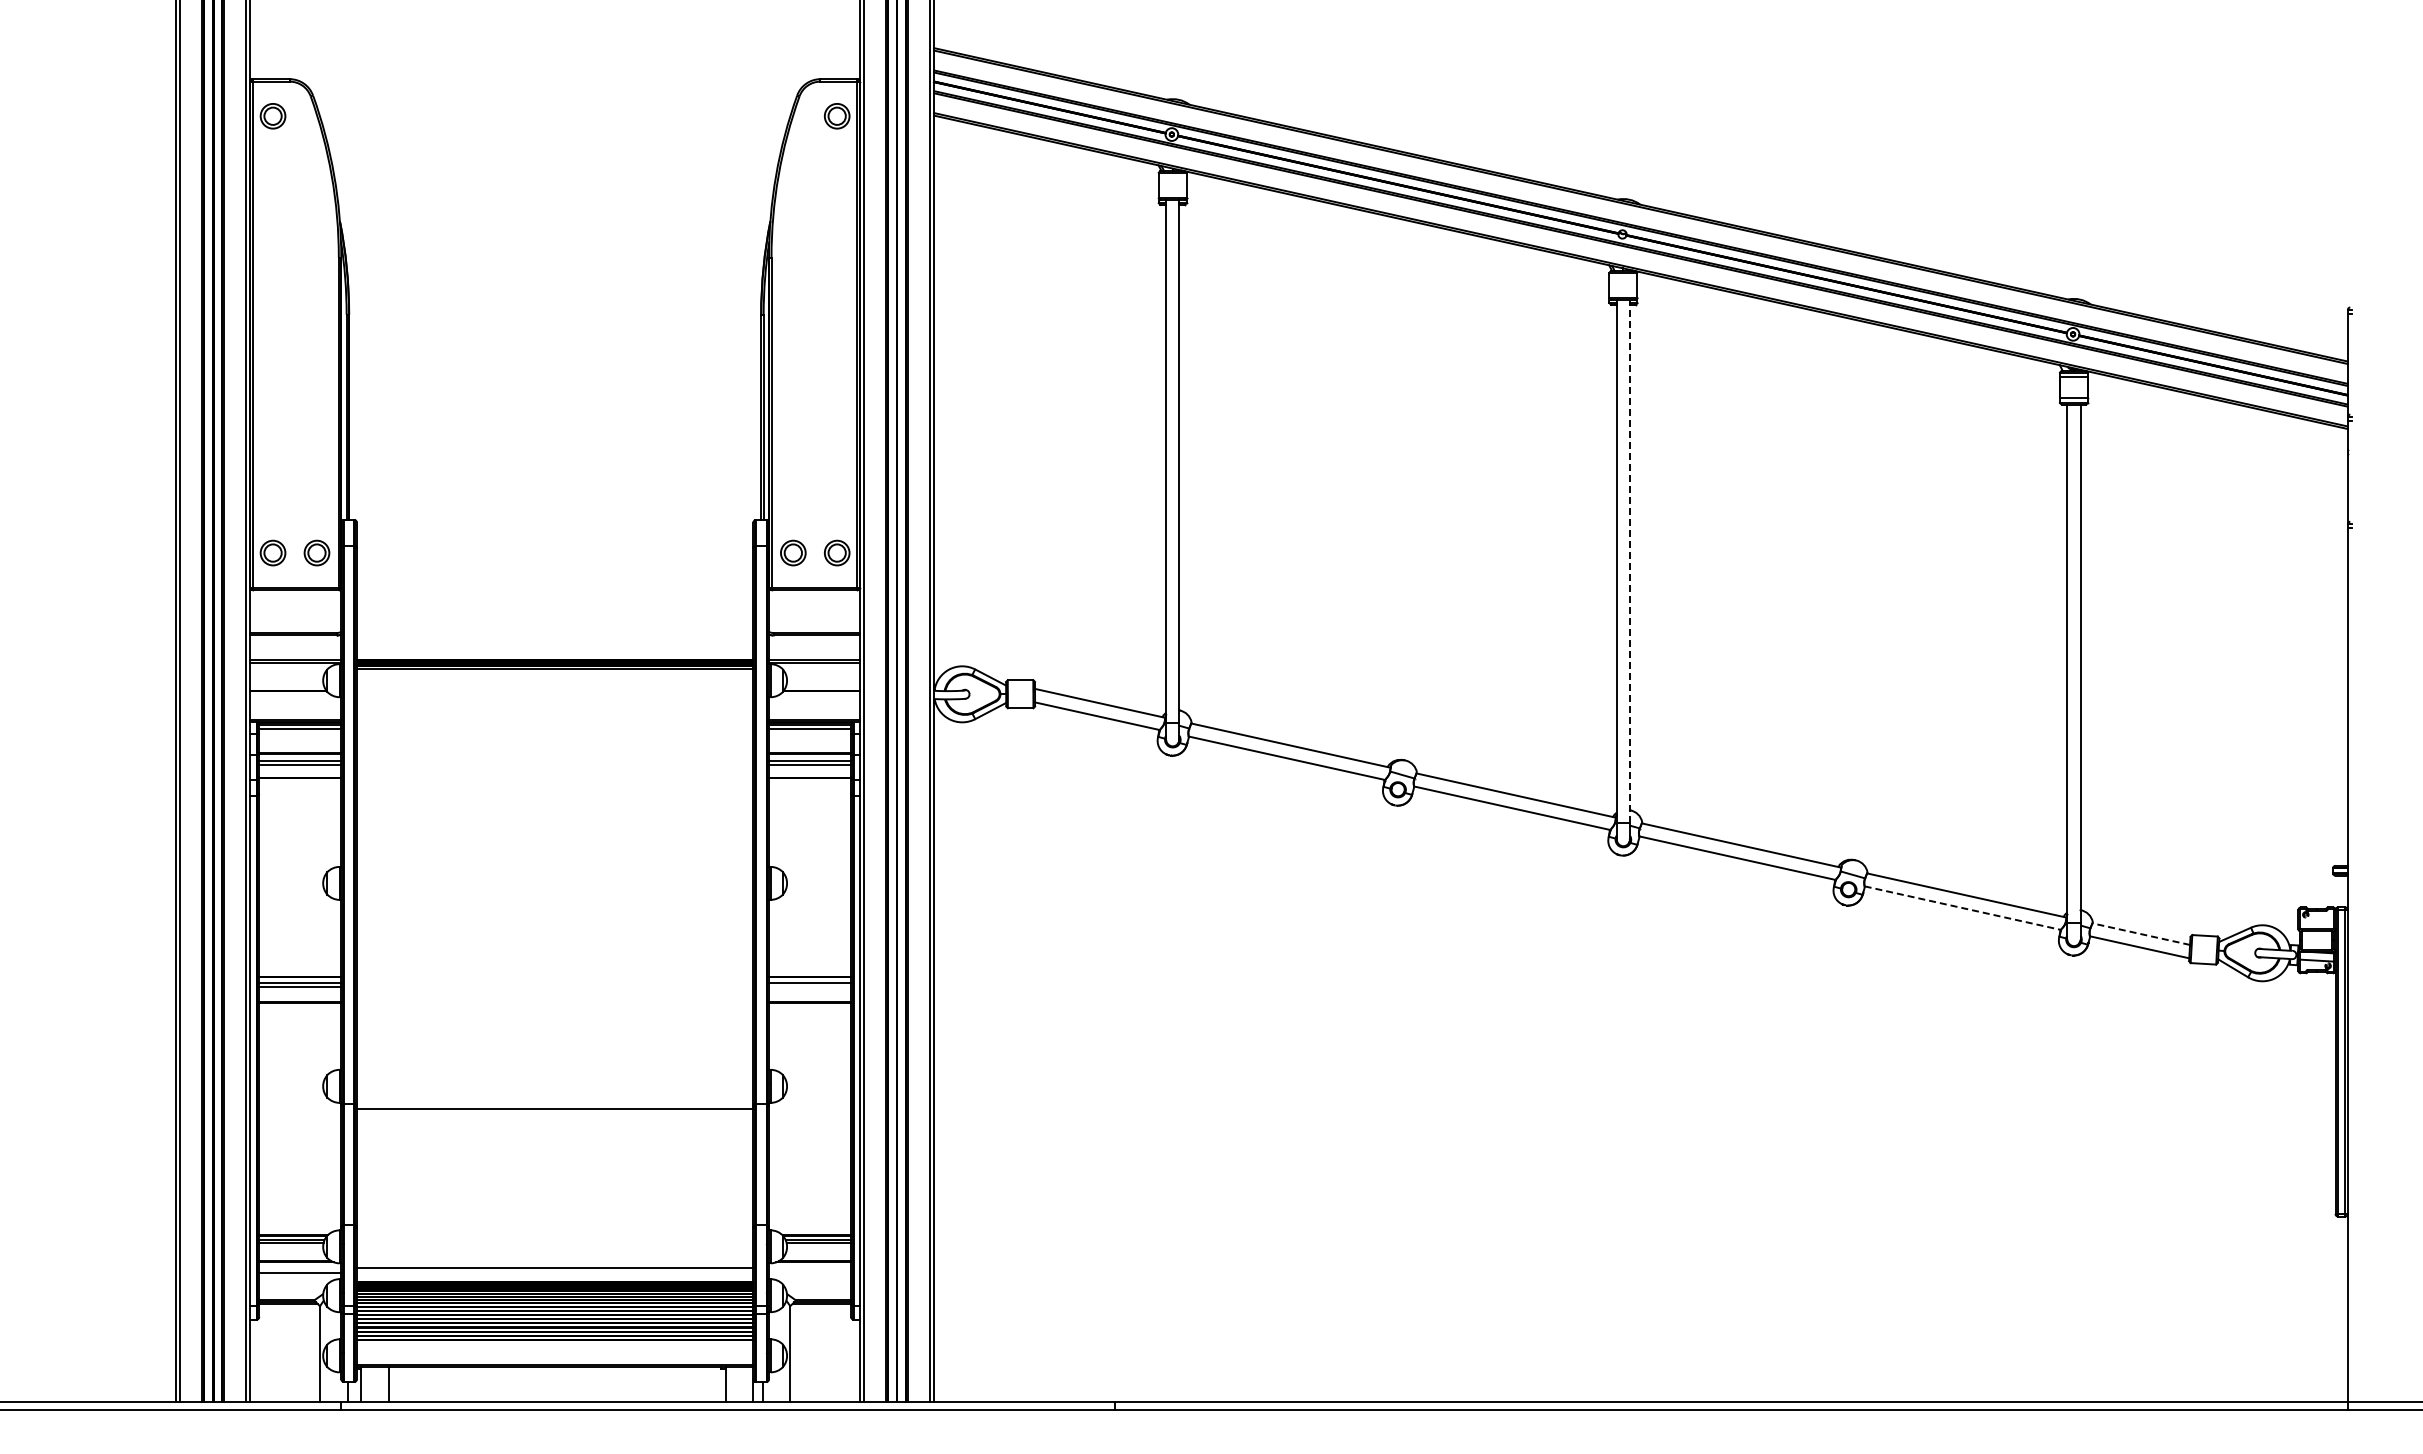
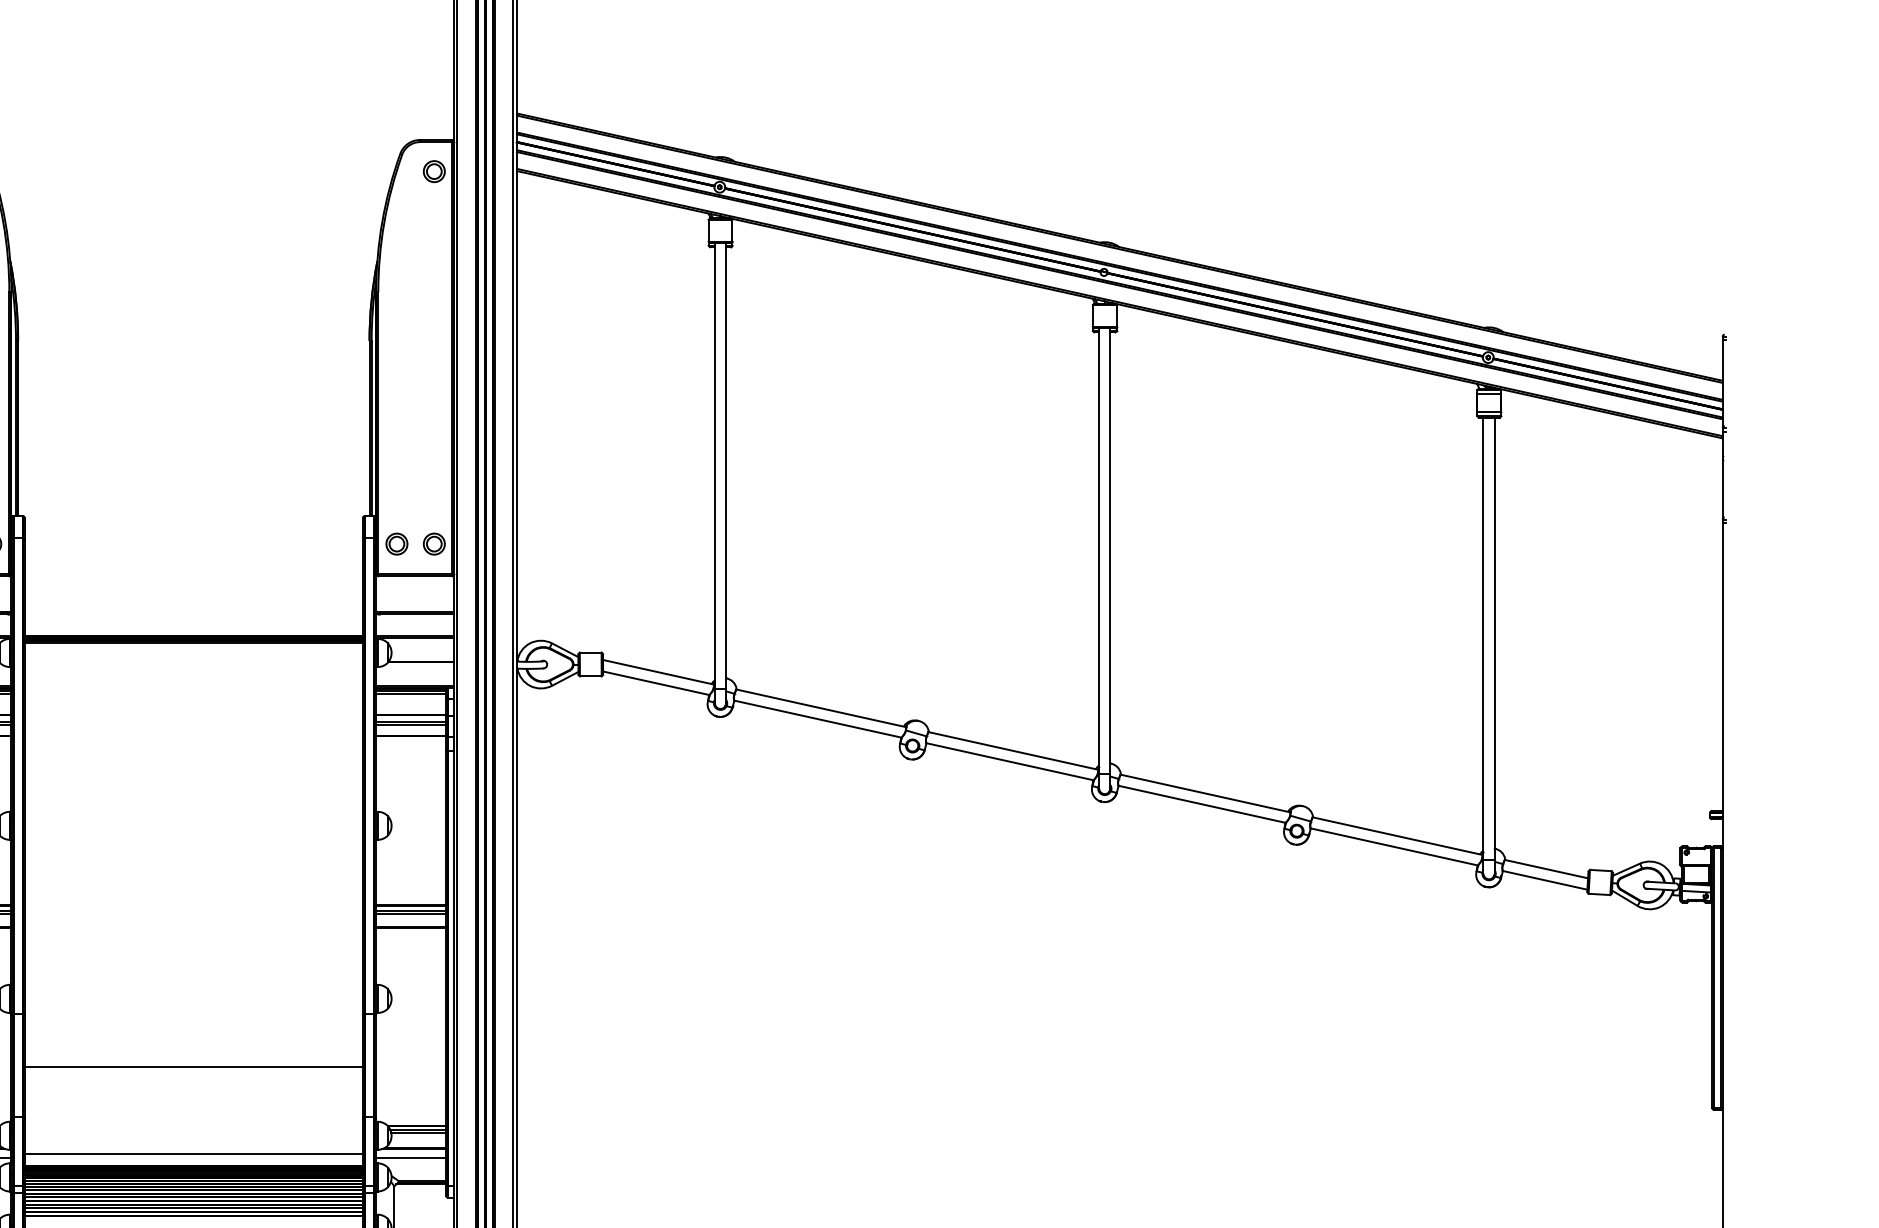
line: (1630, 561) -> (1110, 551), dashed -> solid
line: (1962, 908) -> (1394, 847), dashed -> solid
line: (2140, 934) -> (1545, 869), dashed -> solid
line: (810, 986) -> (411, 913), added
line: (554, 1109) -> (193, 1067), moved
line: (810, 1272) -> (411, 1157), added

